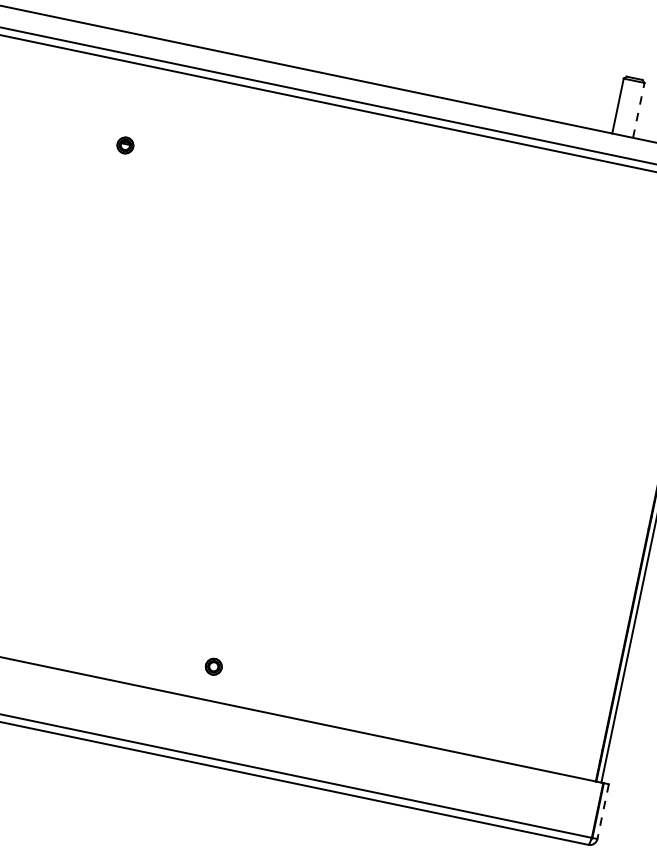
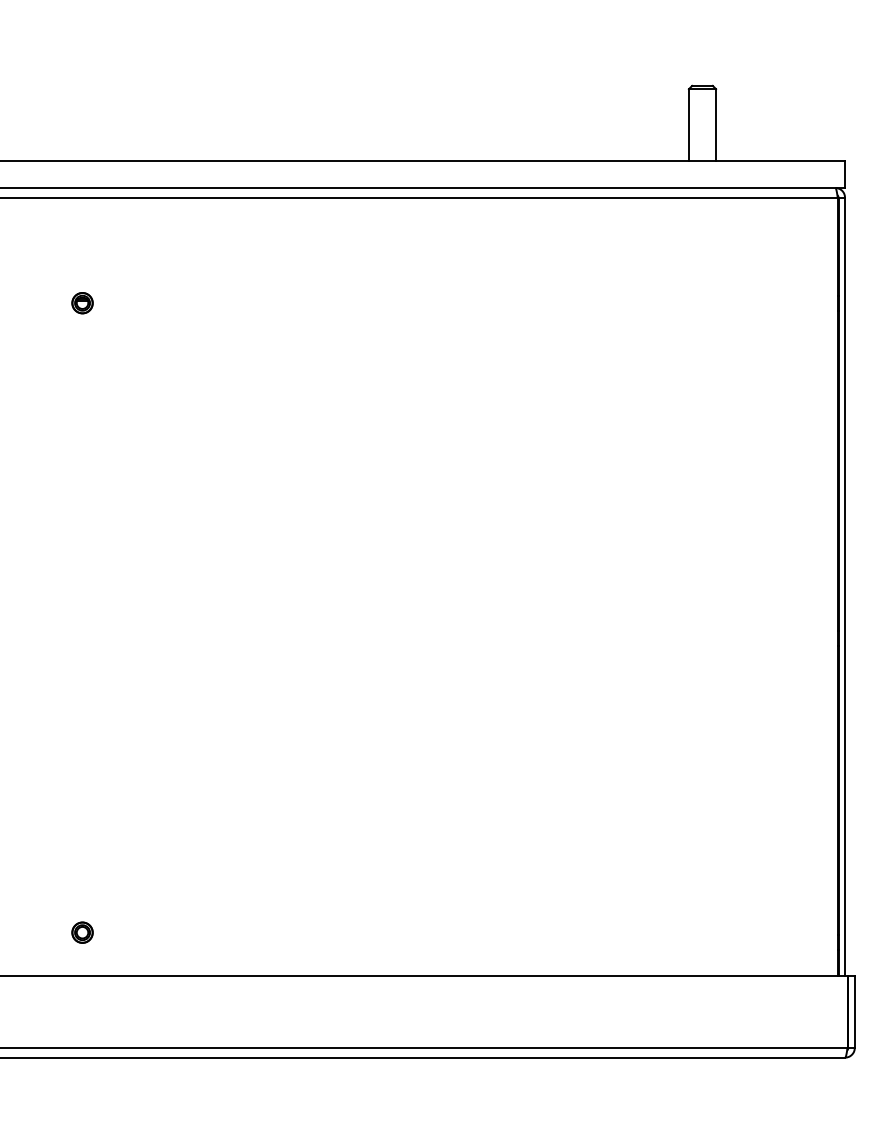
line: (639, 110) -> (716, 125), dashed -> solid
part: (213, 666) -> (82, 932), moved
line: (602, 811) -> (854, 1012), dashed -> solid

